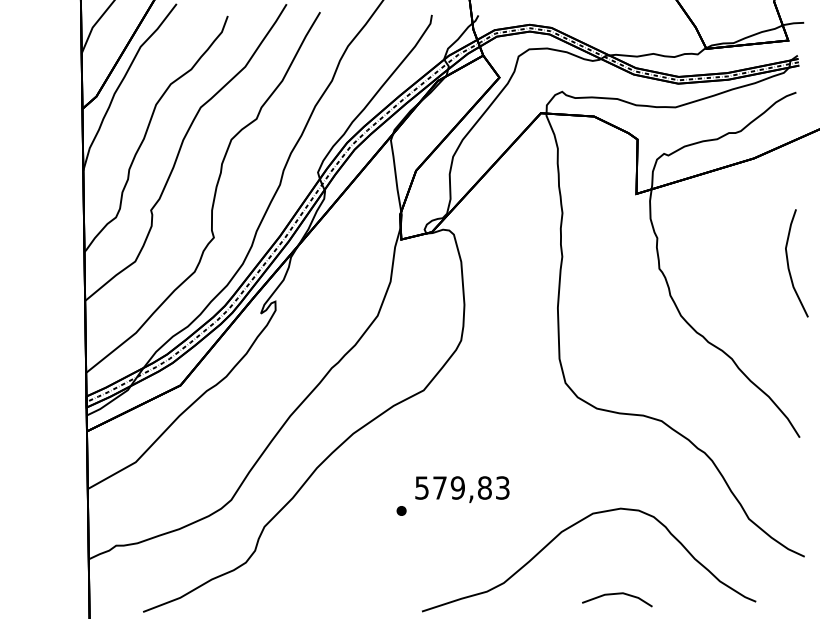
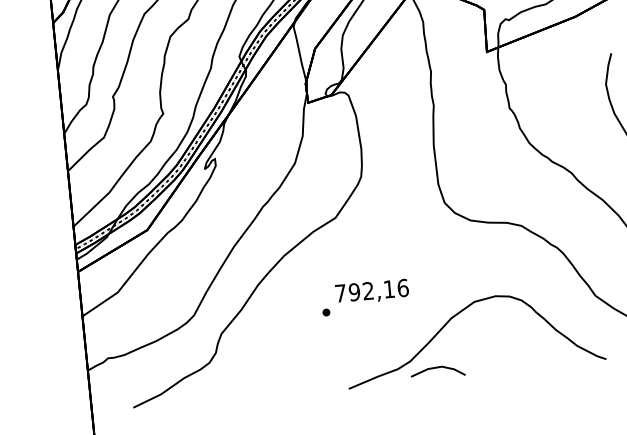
text: (462, 487) -> (371, 290), 579,83 -> 792,16
line: (617, 594) -> (437, 368), moved

